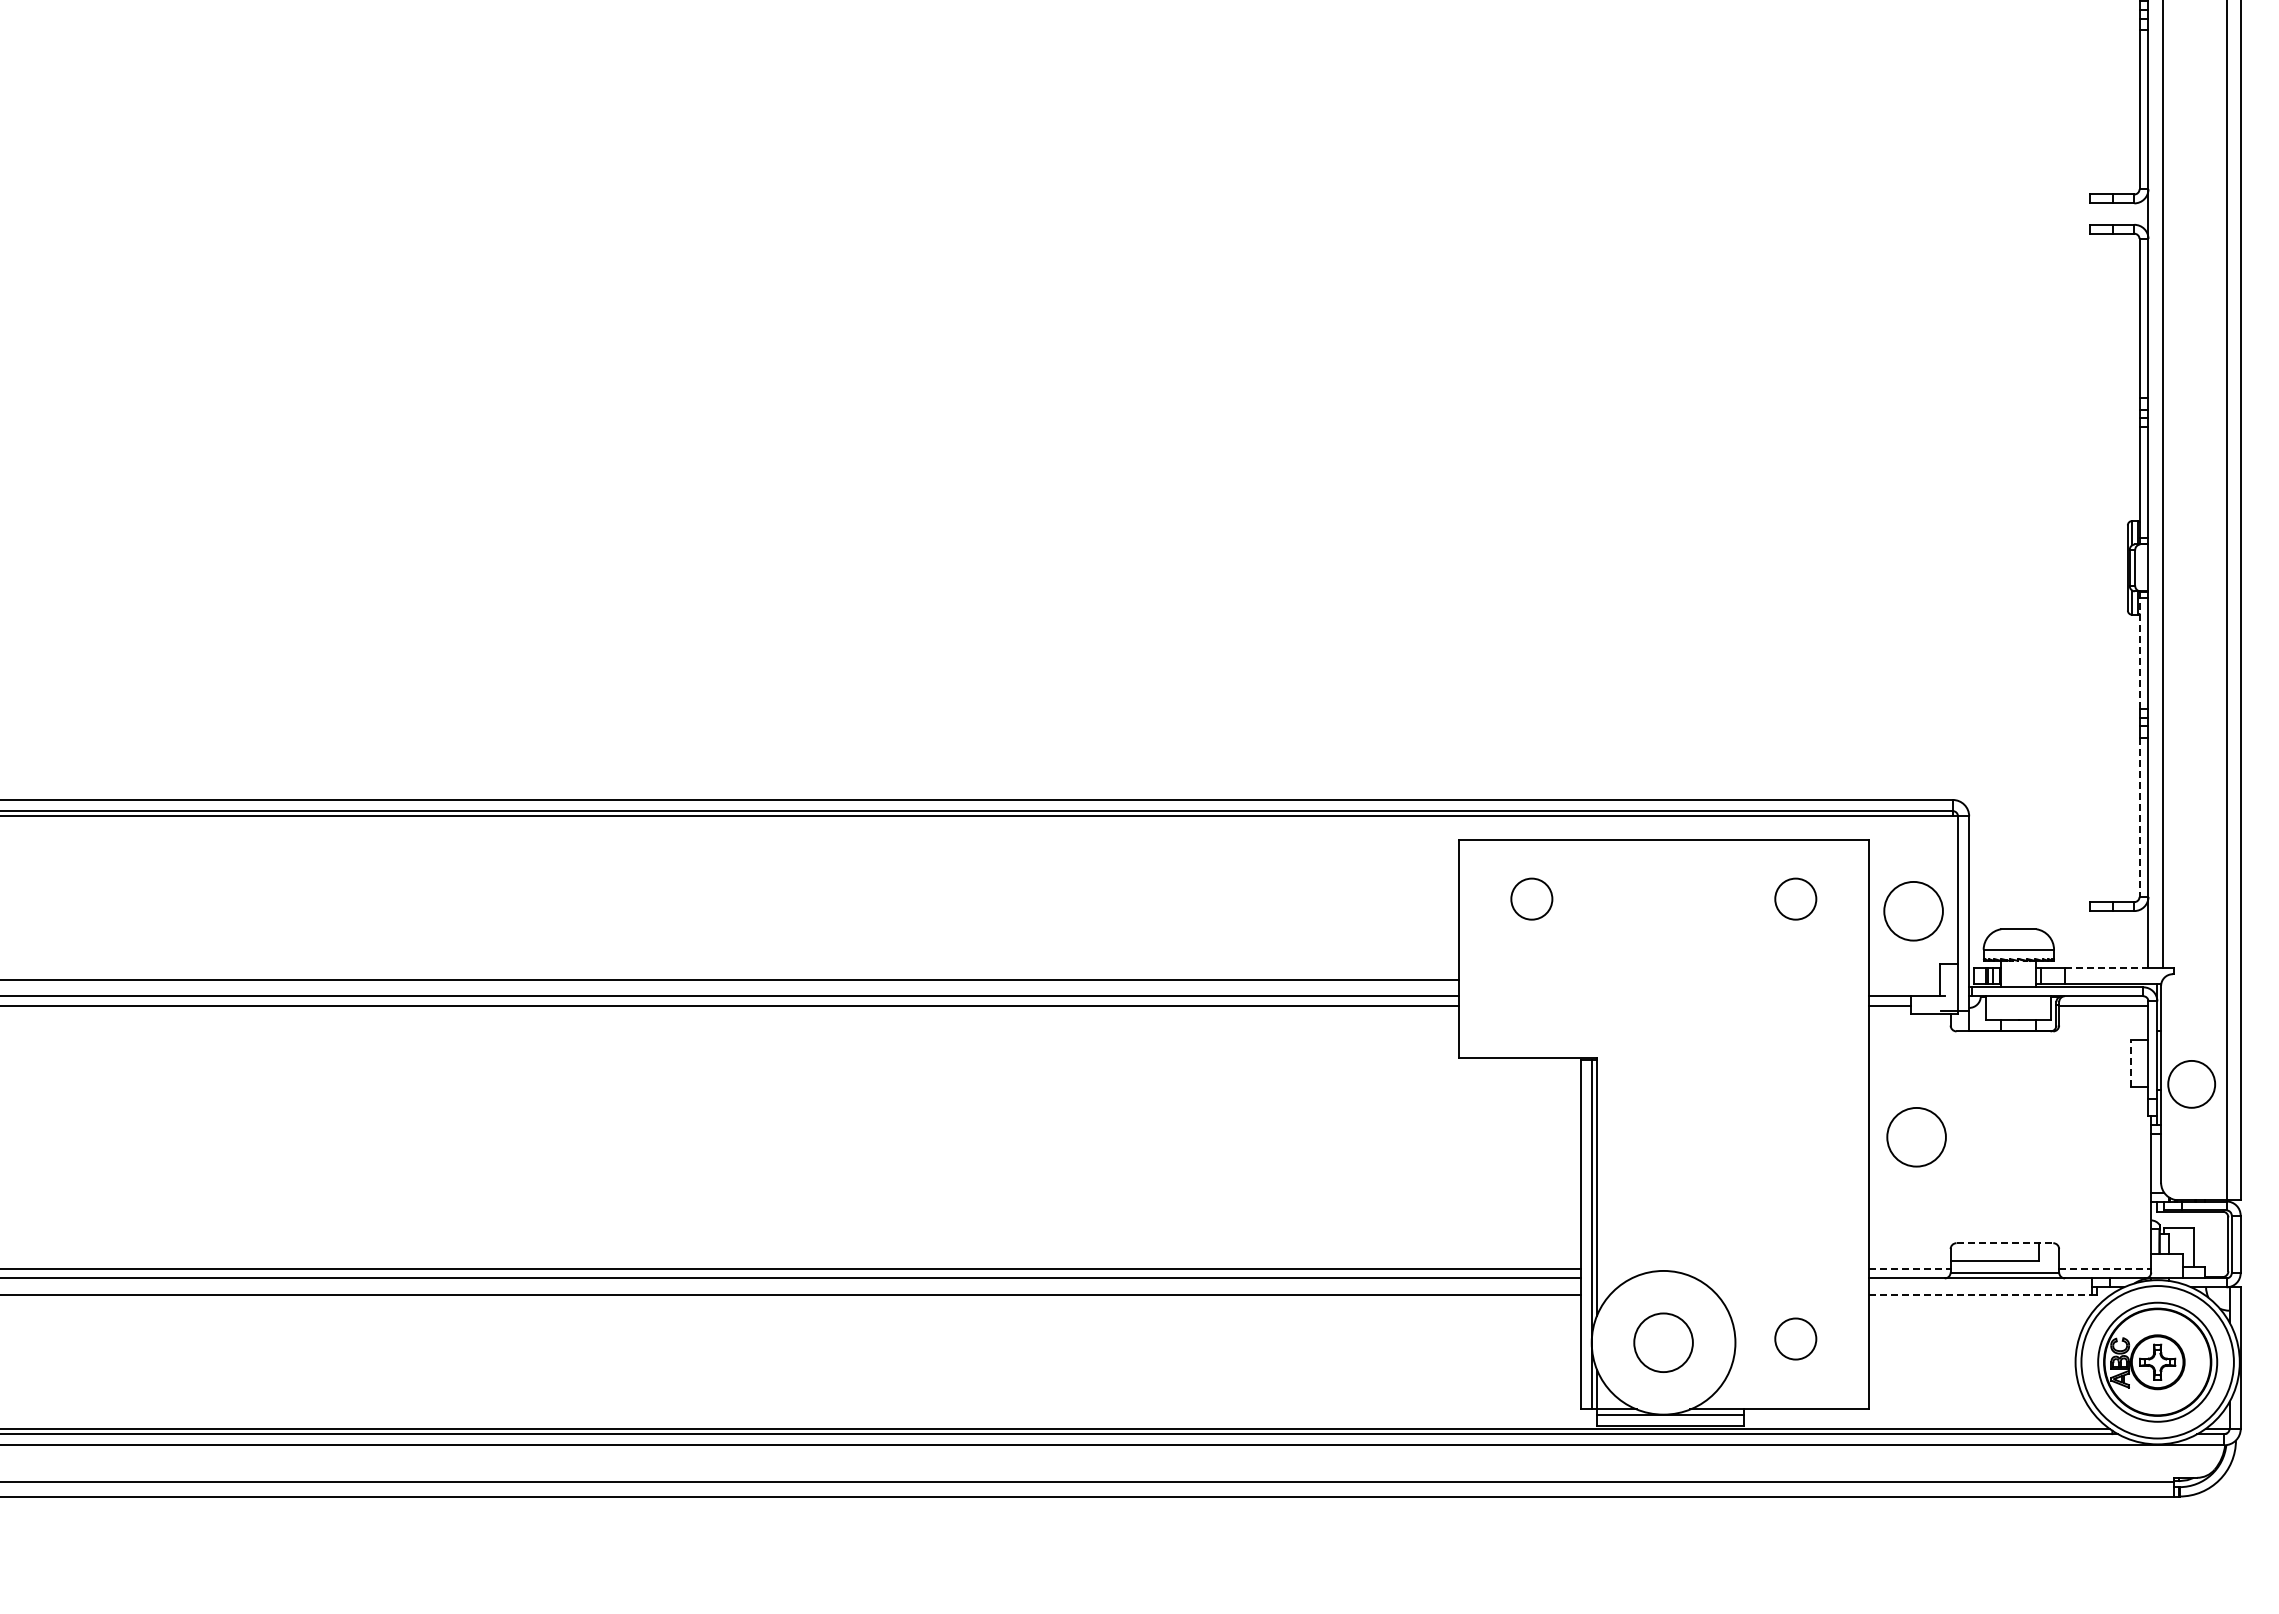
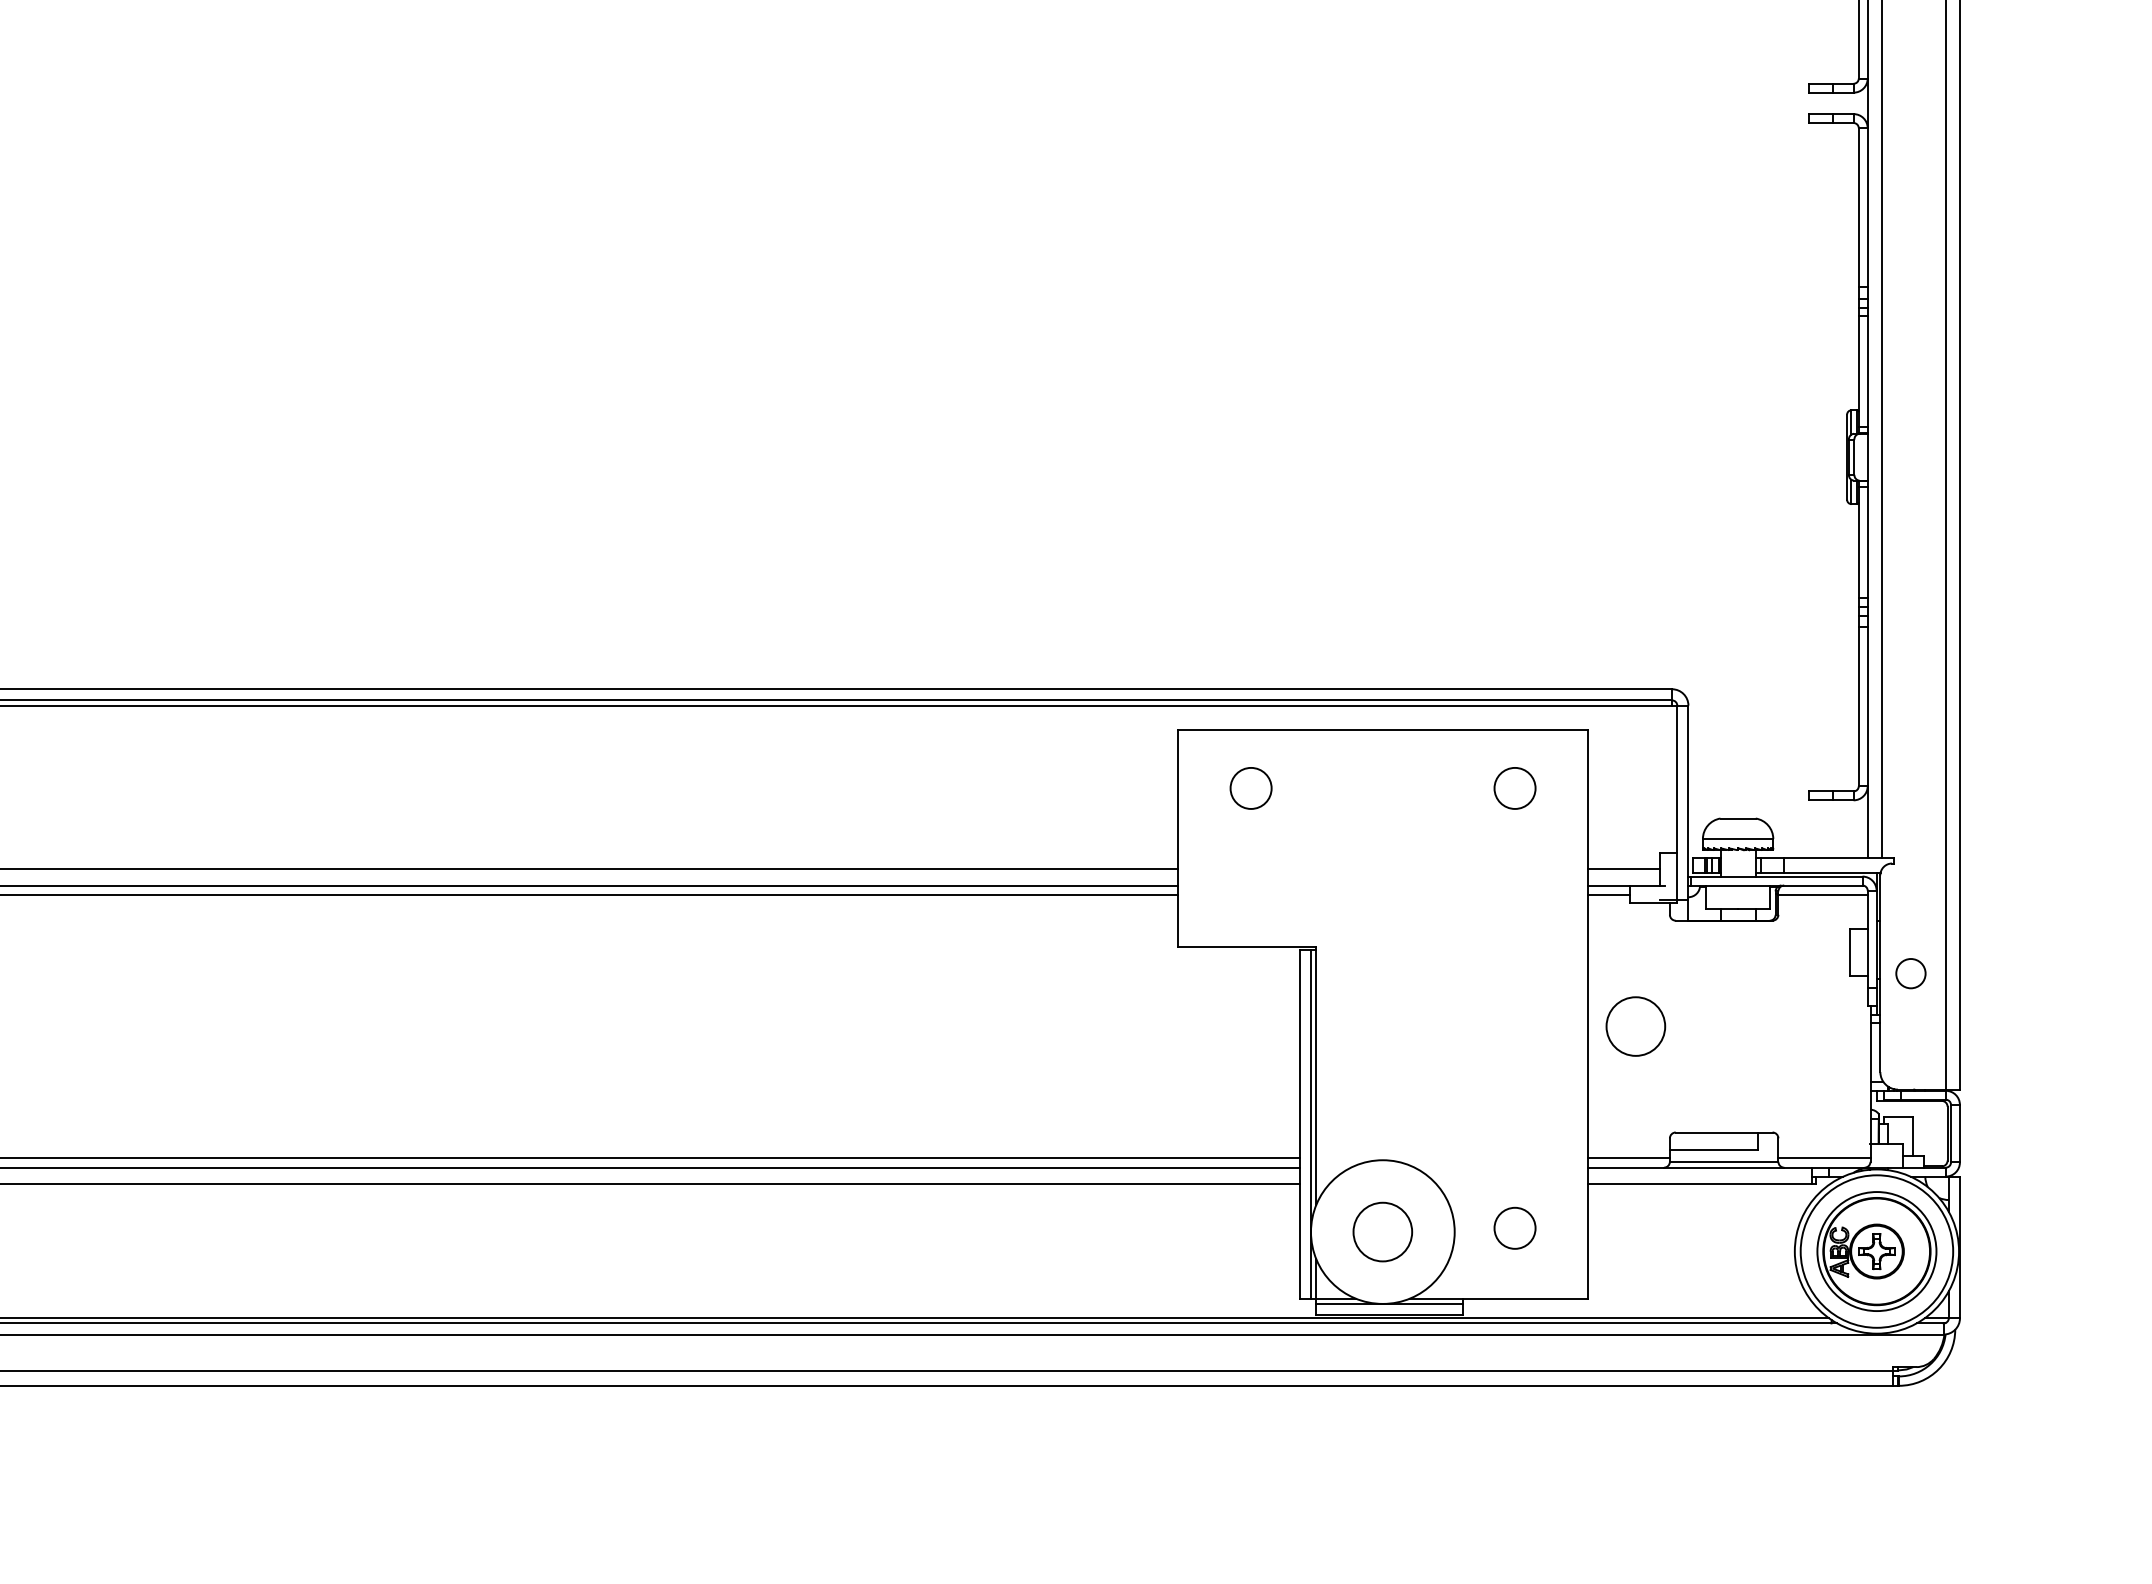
line: (2139, 652) -> (1858, 541), dashed -> solid
line: (2139, 817) -> (1858, 706), dashed -> solid
circle: (1913, 911) -> (1632, 800), removed
line: (2107, 968) -> (1826, 857), dashed -> solid
line: (1904, 979) -> (1623, 868), added
line: (2130, 1063) -> (1849, 952), dashed -> solid
circle: (2191, 1084) -> (1910, 973), size x0.62
line: (2005, 1243) -> (1724, 1132), dashed -> solid
line: (1909, 1269) -> (1628, 1158), dashed -> solid
line: (2105, 1269) -> (1824, 1158), dashed -> solid
line: (1980, 1294) -> (1699, 1183), dashed -> solid

